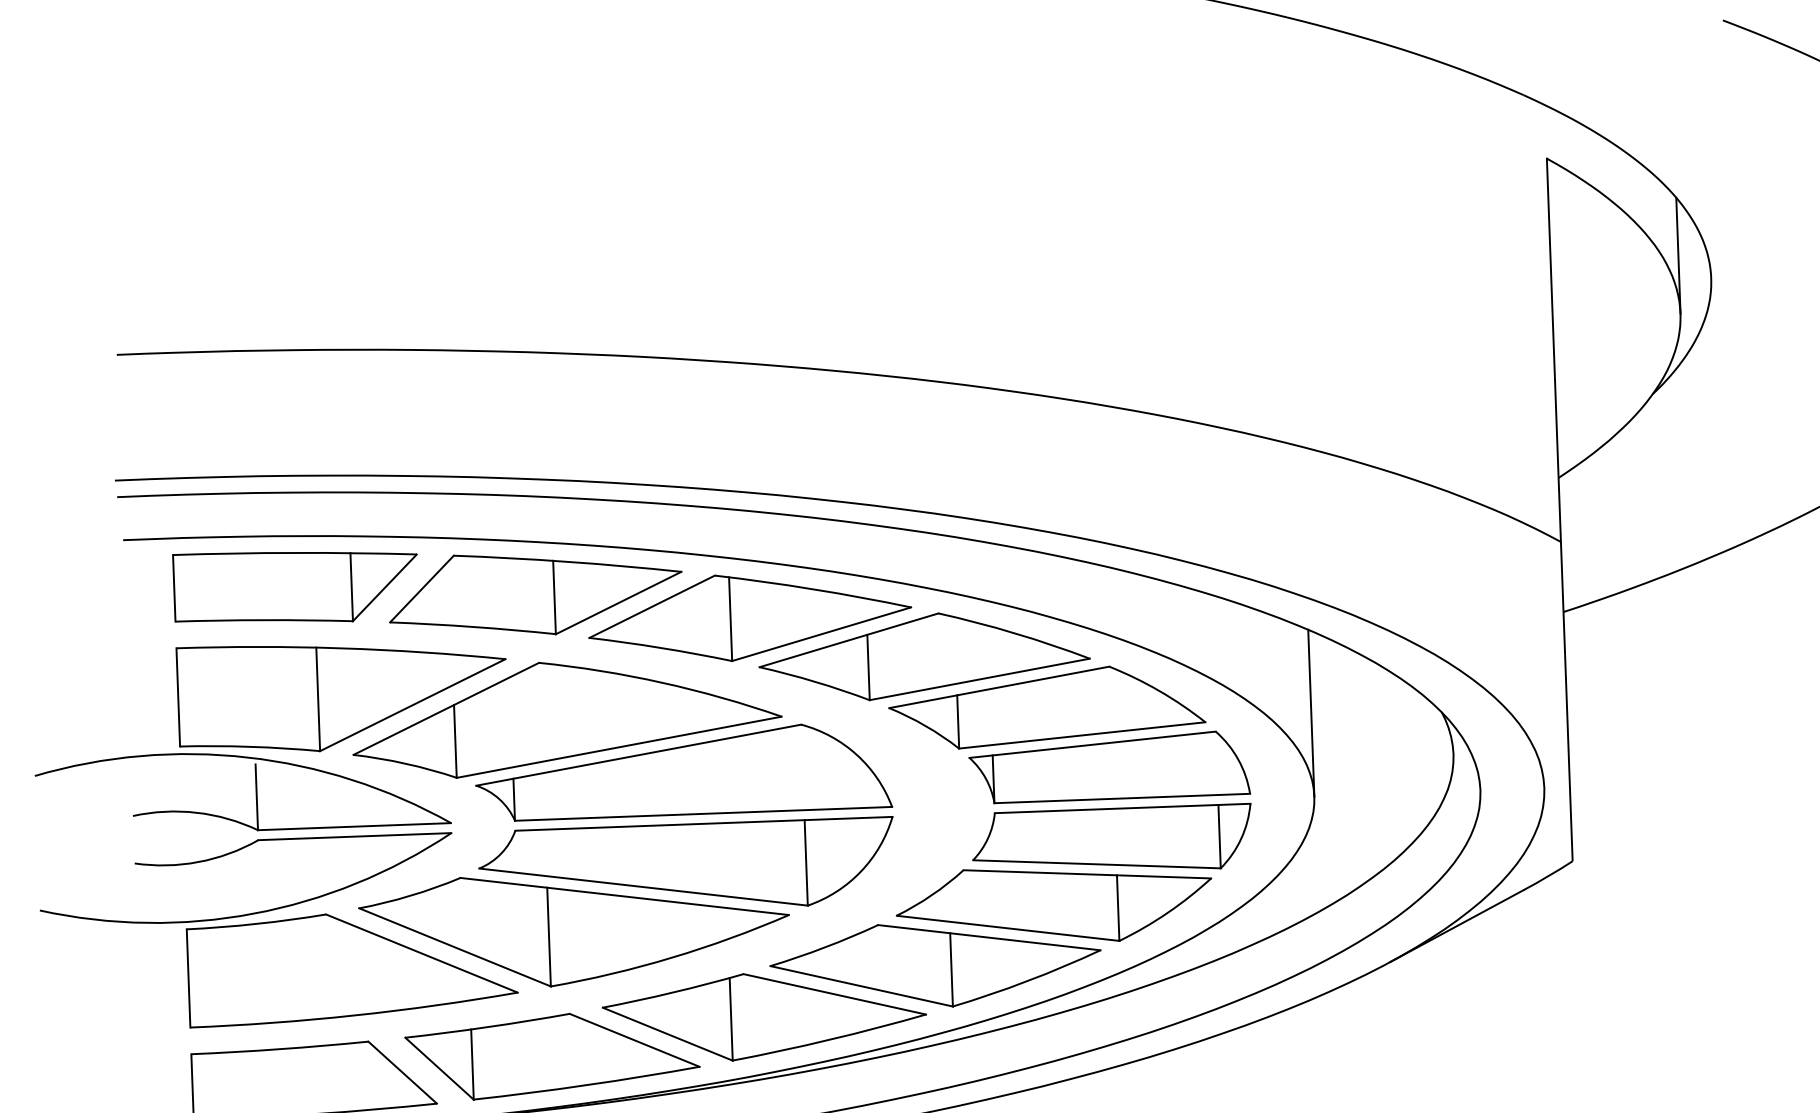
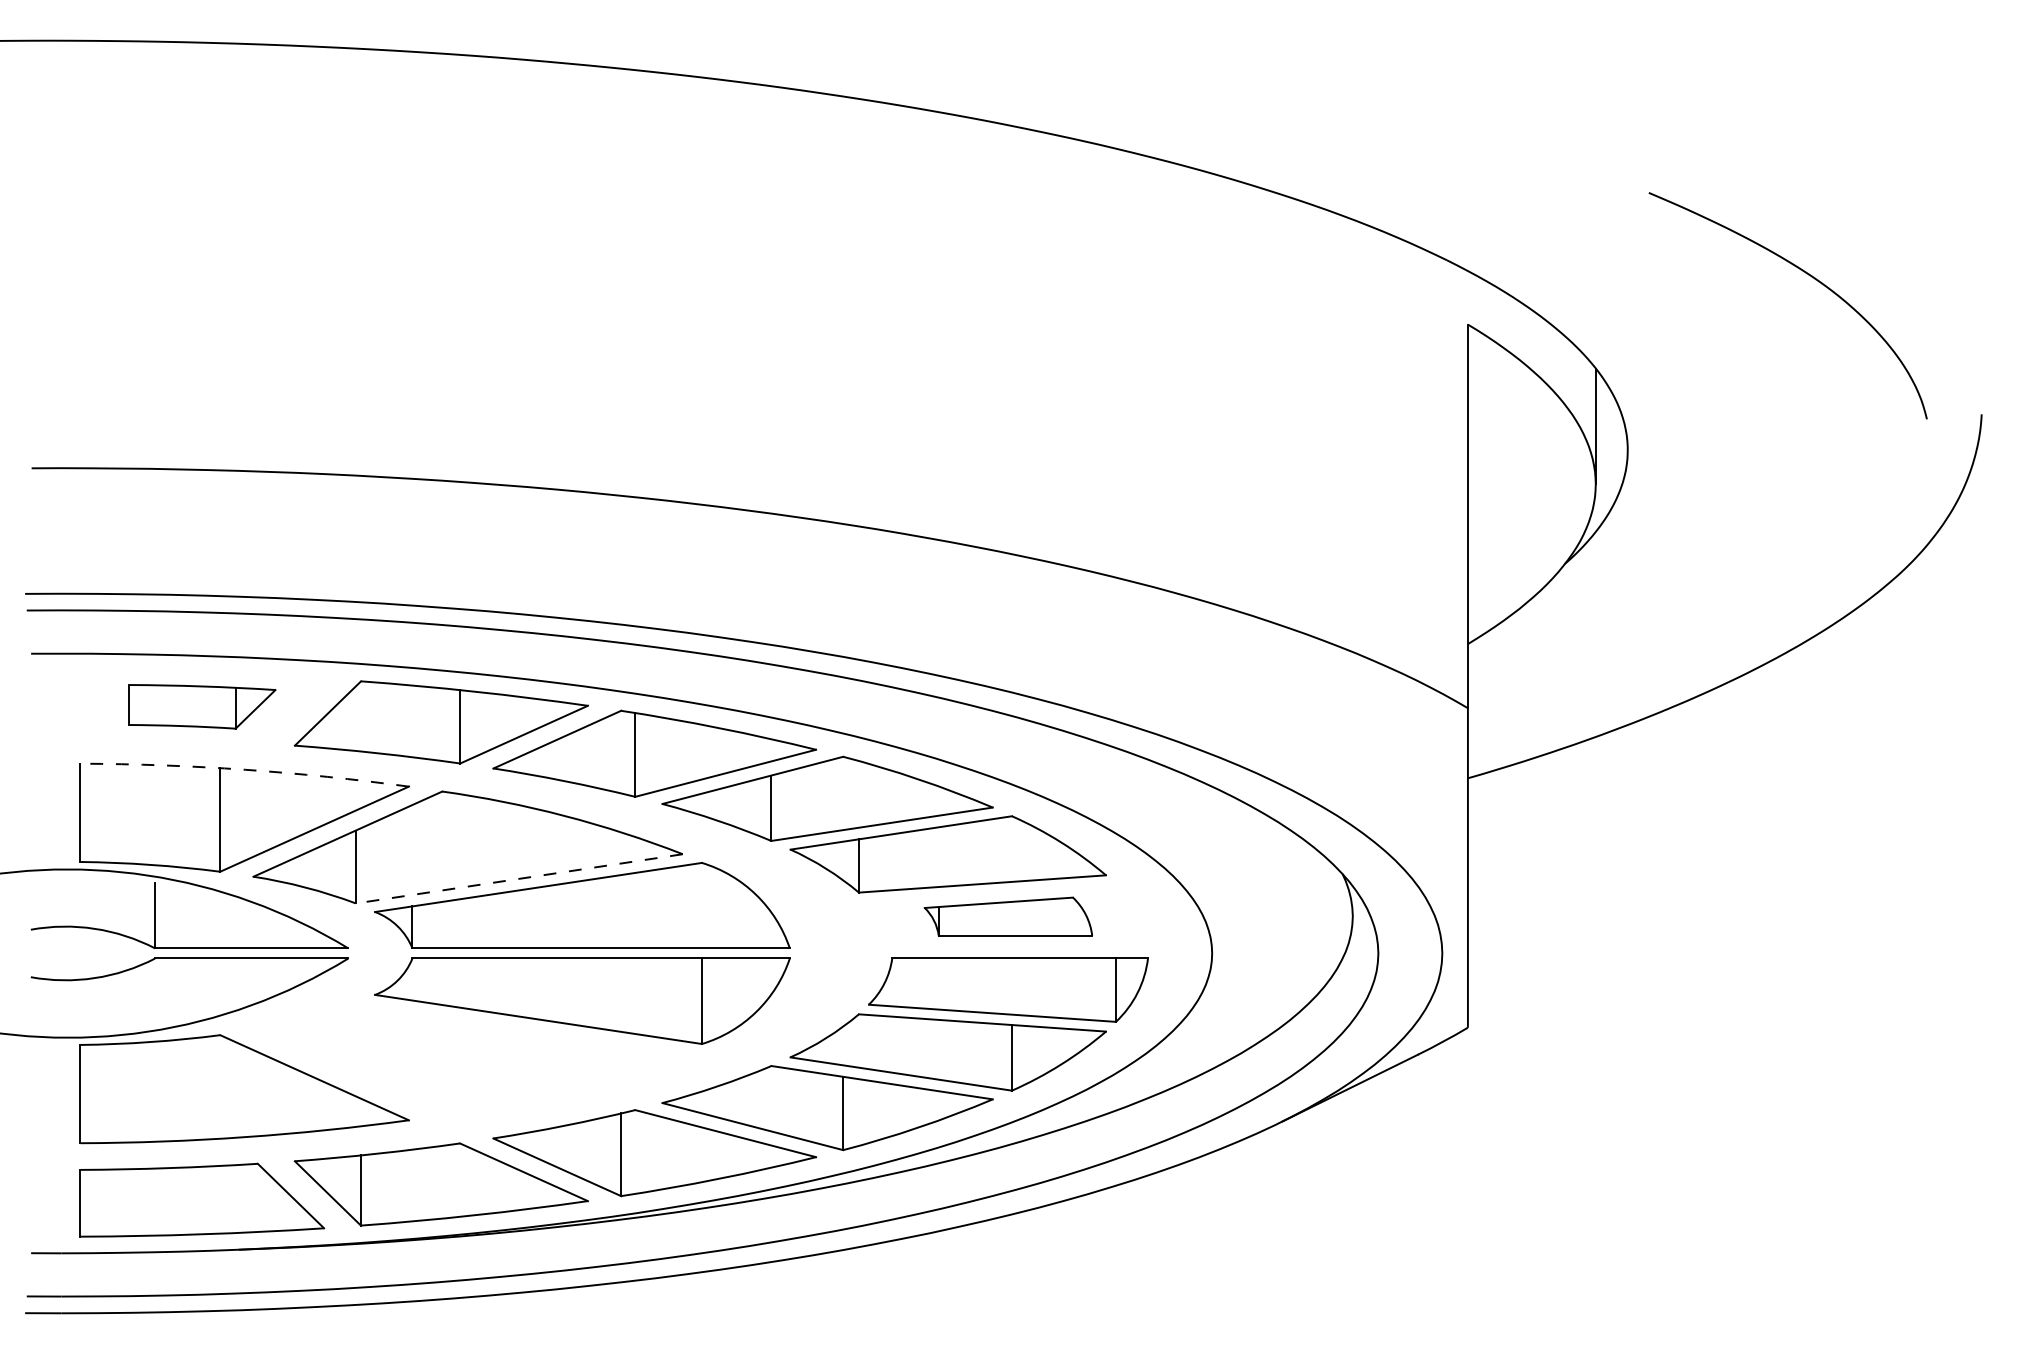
part: (296, 586) -> (202, 706), size x0.6
arc: (341, 648) -> (245, 769), solid -> dashed
line: (1311, 712) -> (1212, 869), removed
line: (618, 746) -> (518, 878), solid -> dashed
part: (1109, 766) -> (1008, 916), size x0.6
part: (574, 929) -> (467, 1059), removed

